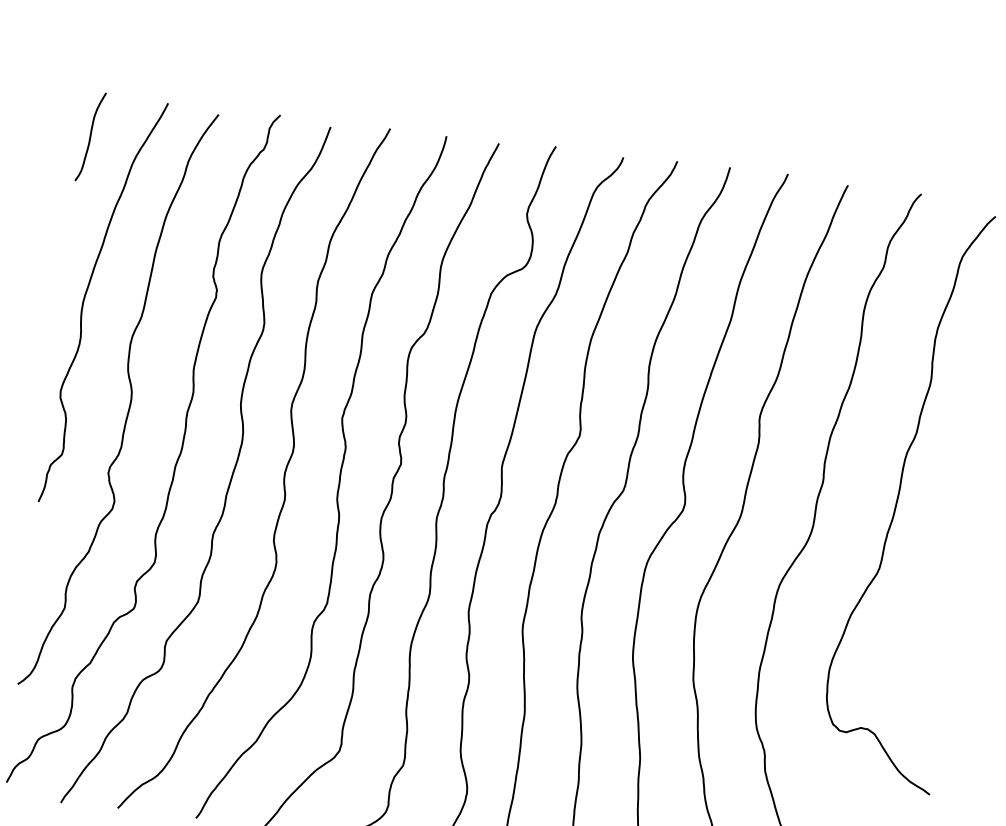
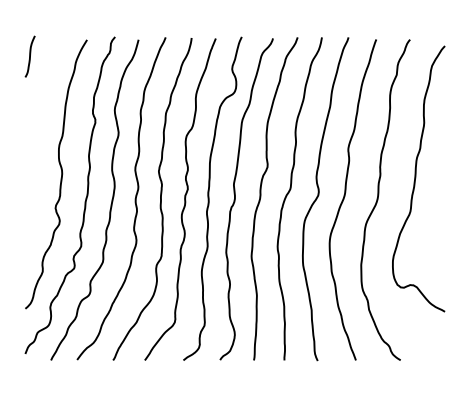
curve: (89, 292) -> (37, 127), removed

